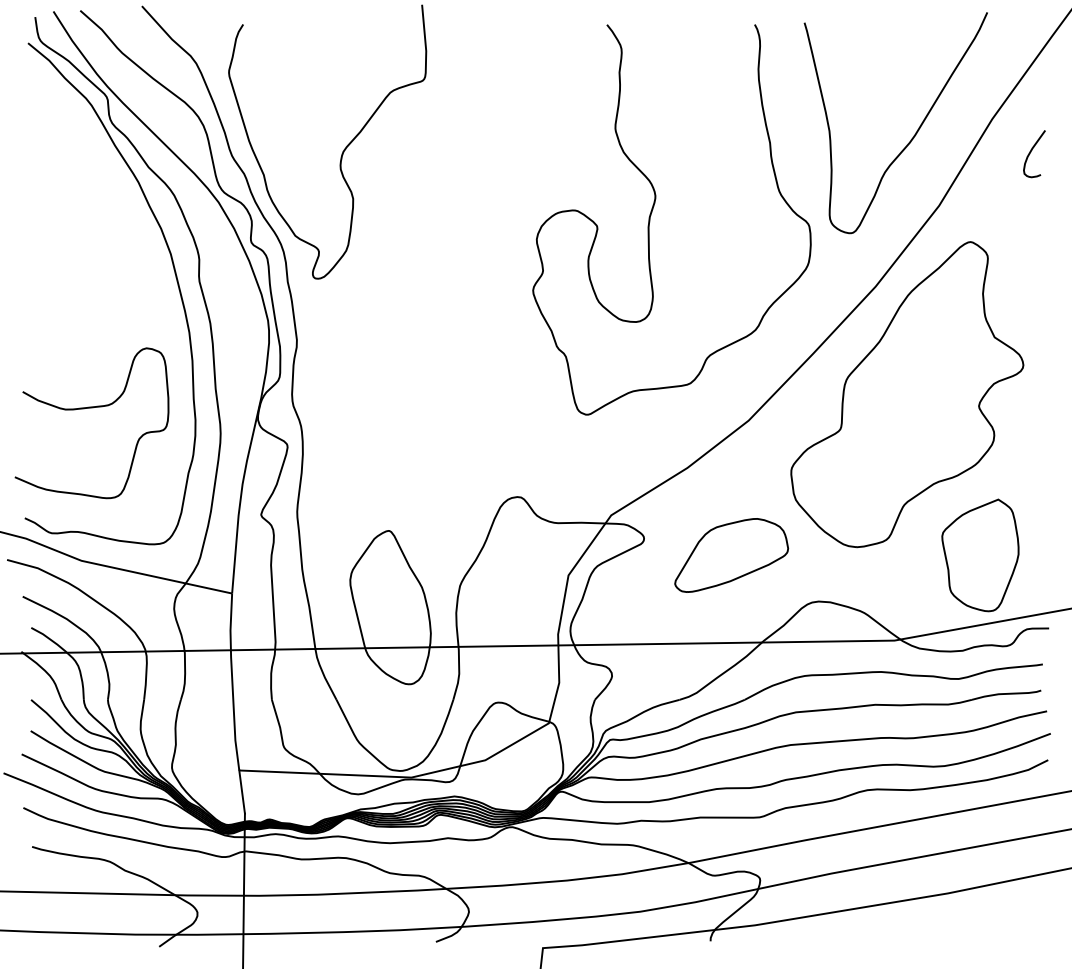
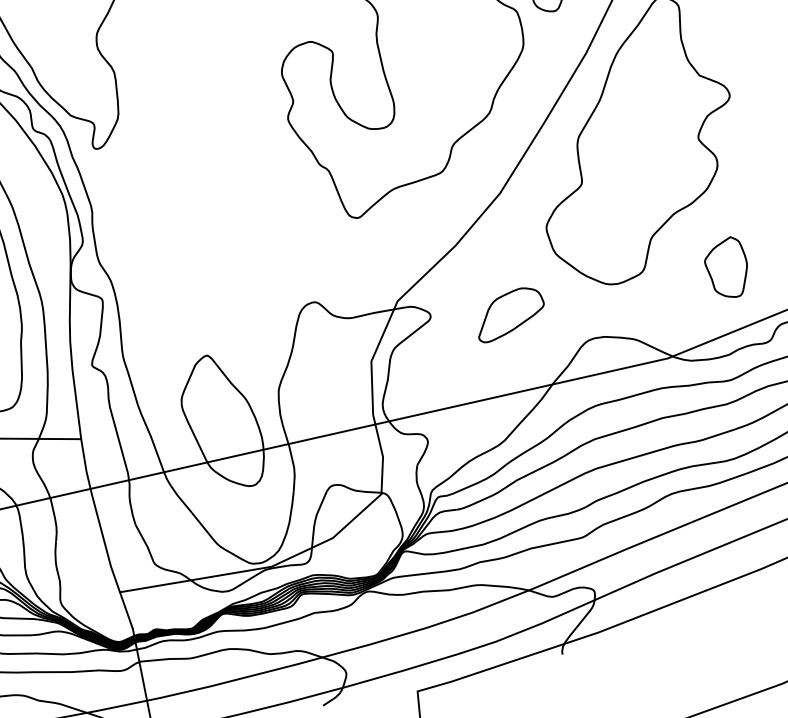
part: (731, 555) -> (509, 314), size x0.7
part: (980, 555) -> (727, 268), size x0.6

